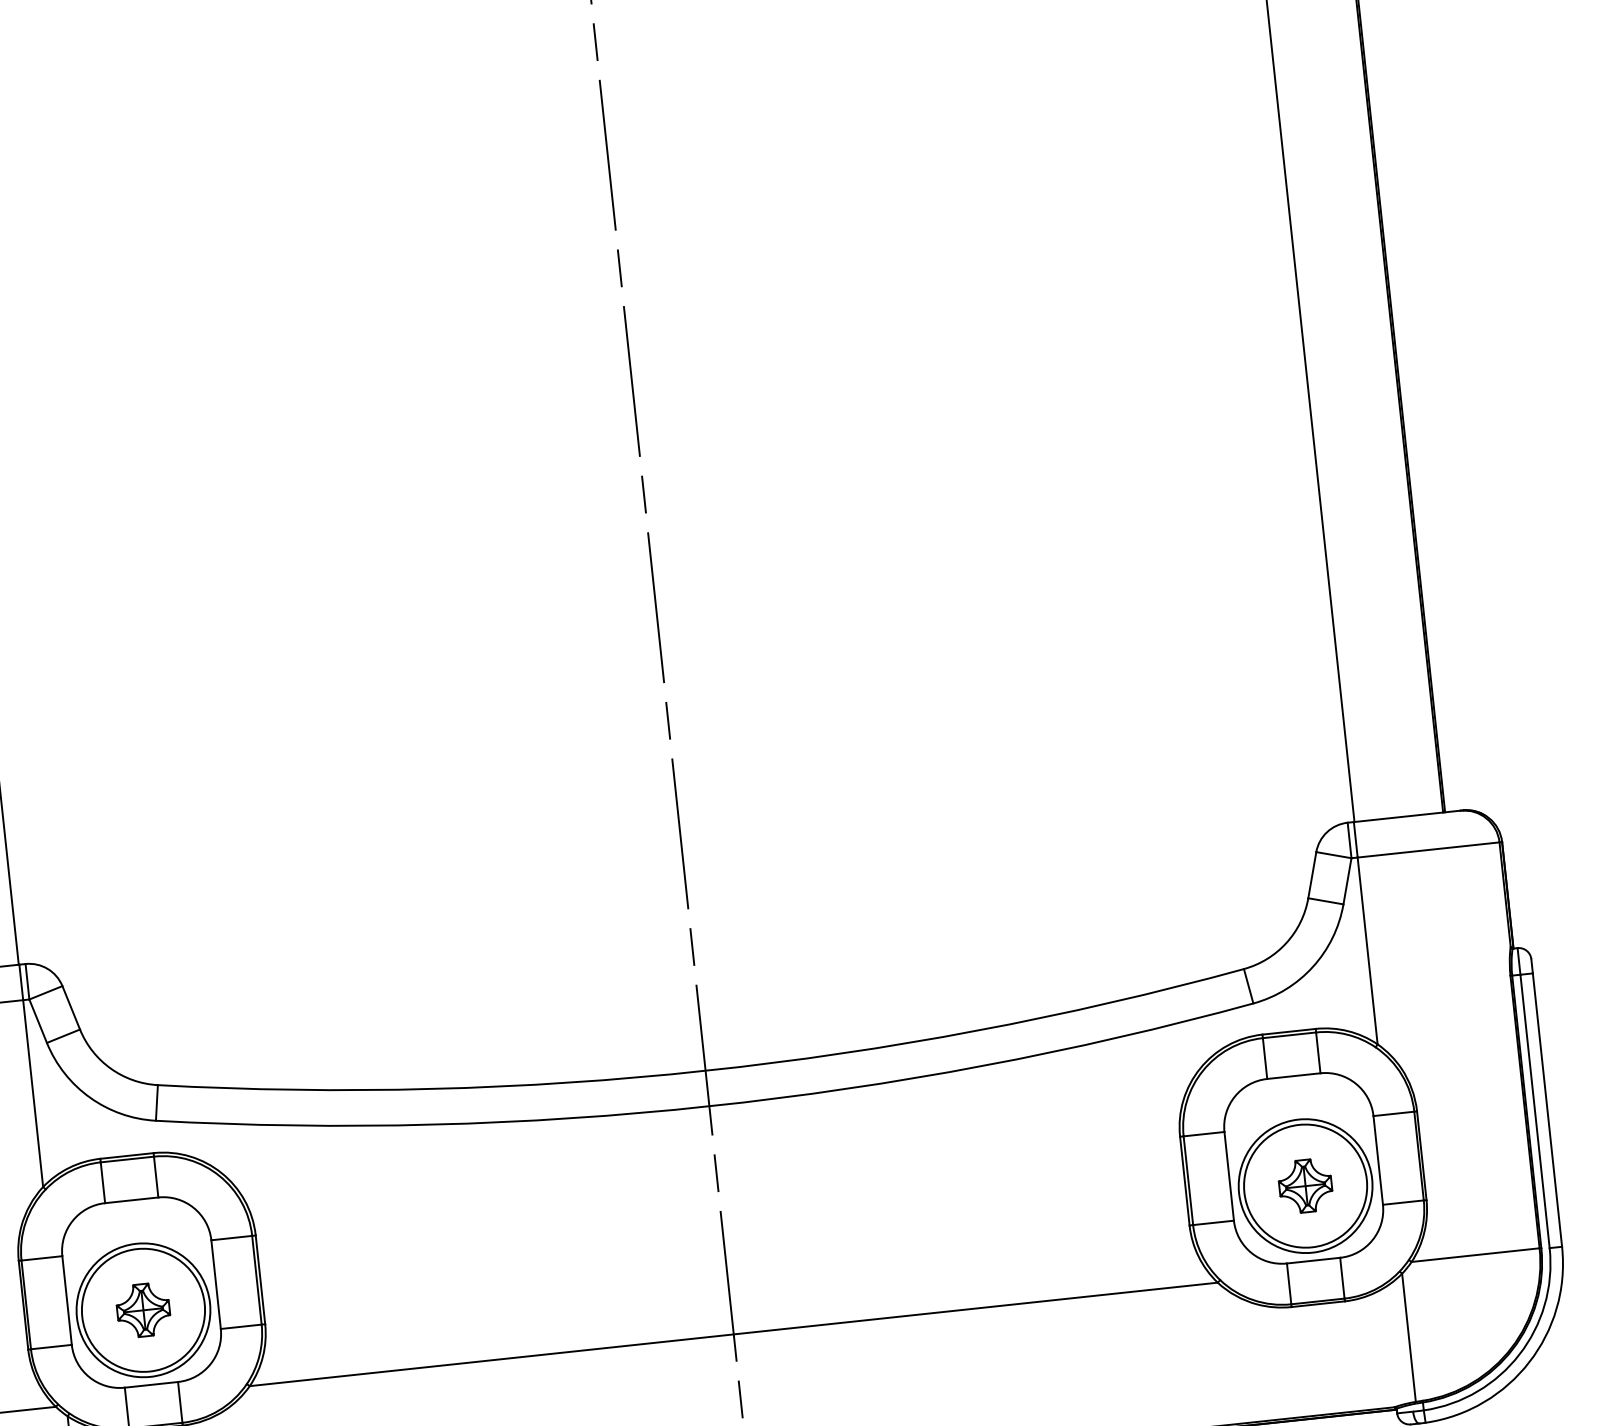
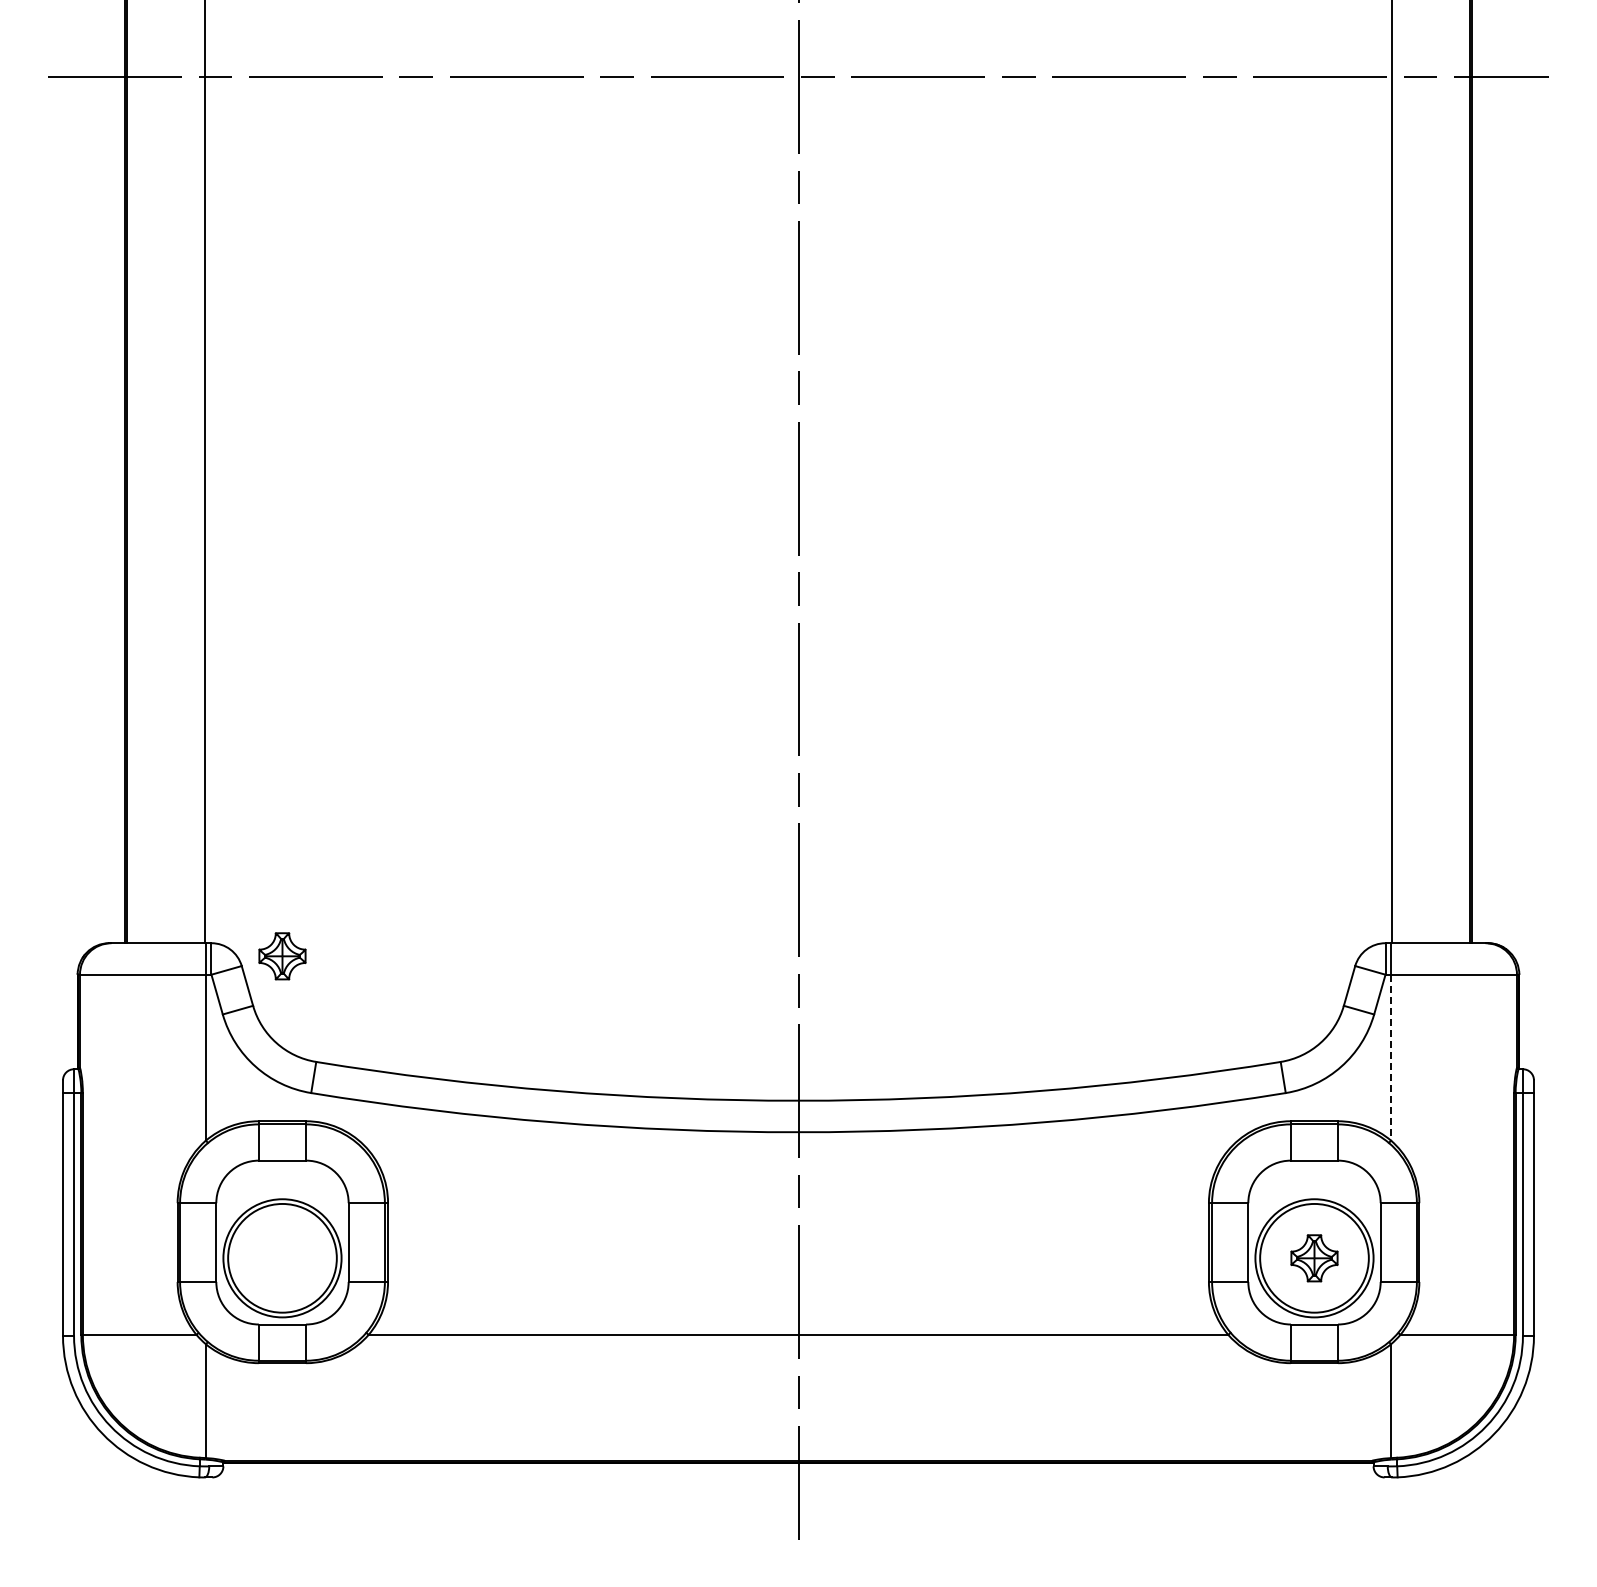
line: (1368, 950) -> (1391, 1057), solid -> dashed
part: (143, 1310) -> (282, 956), moved

